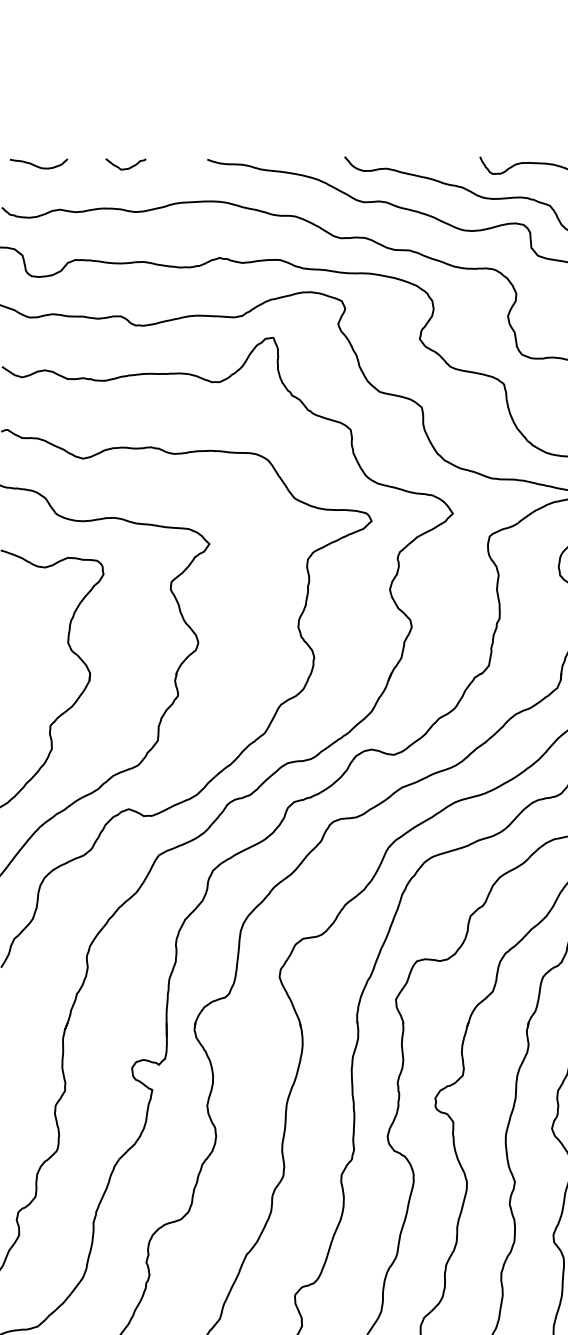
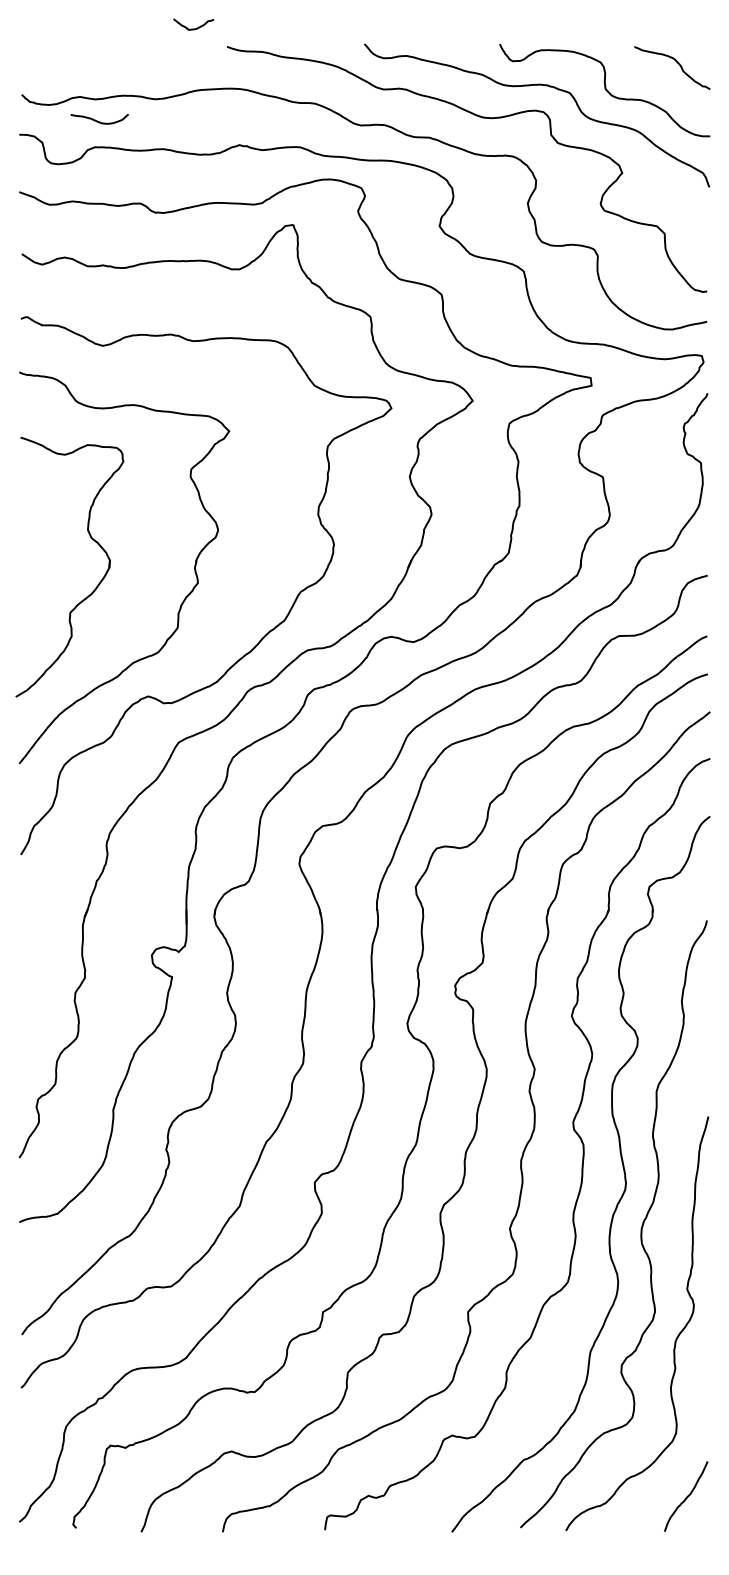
curve: (38, 166) -> (99, 121), moved
curve: (125, 168) -> (193, 28), moved

